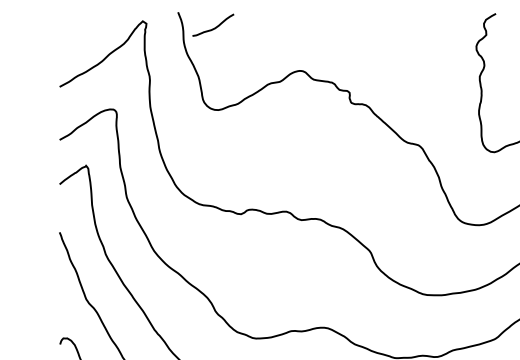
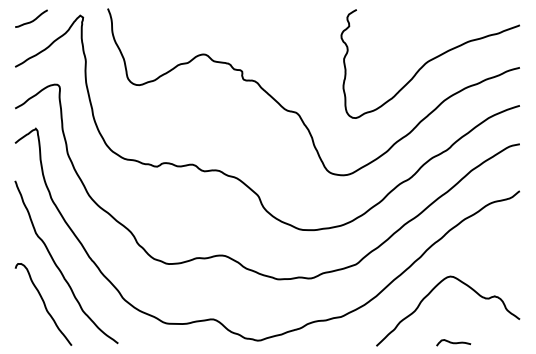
curve: (213, 27) -> (31, 20), moved

